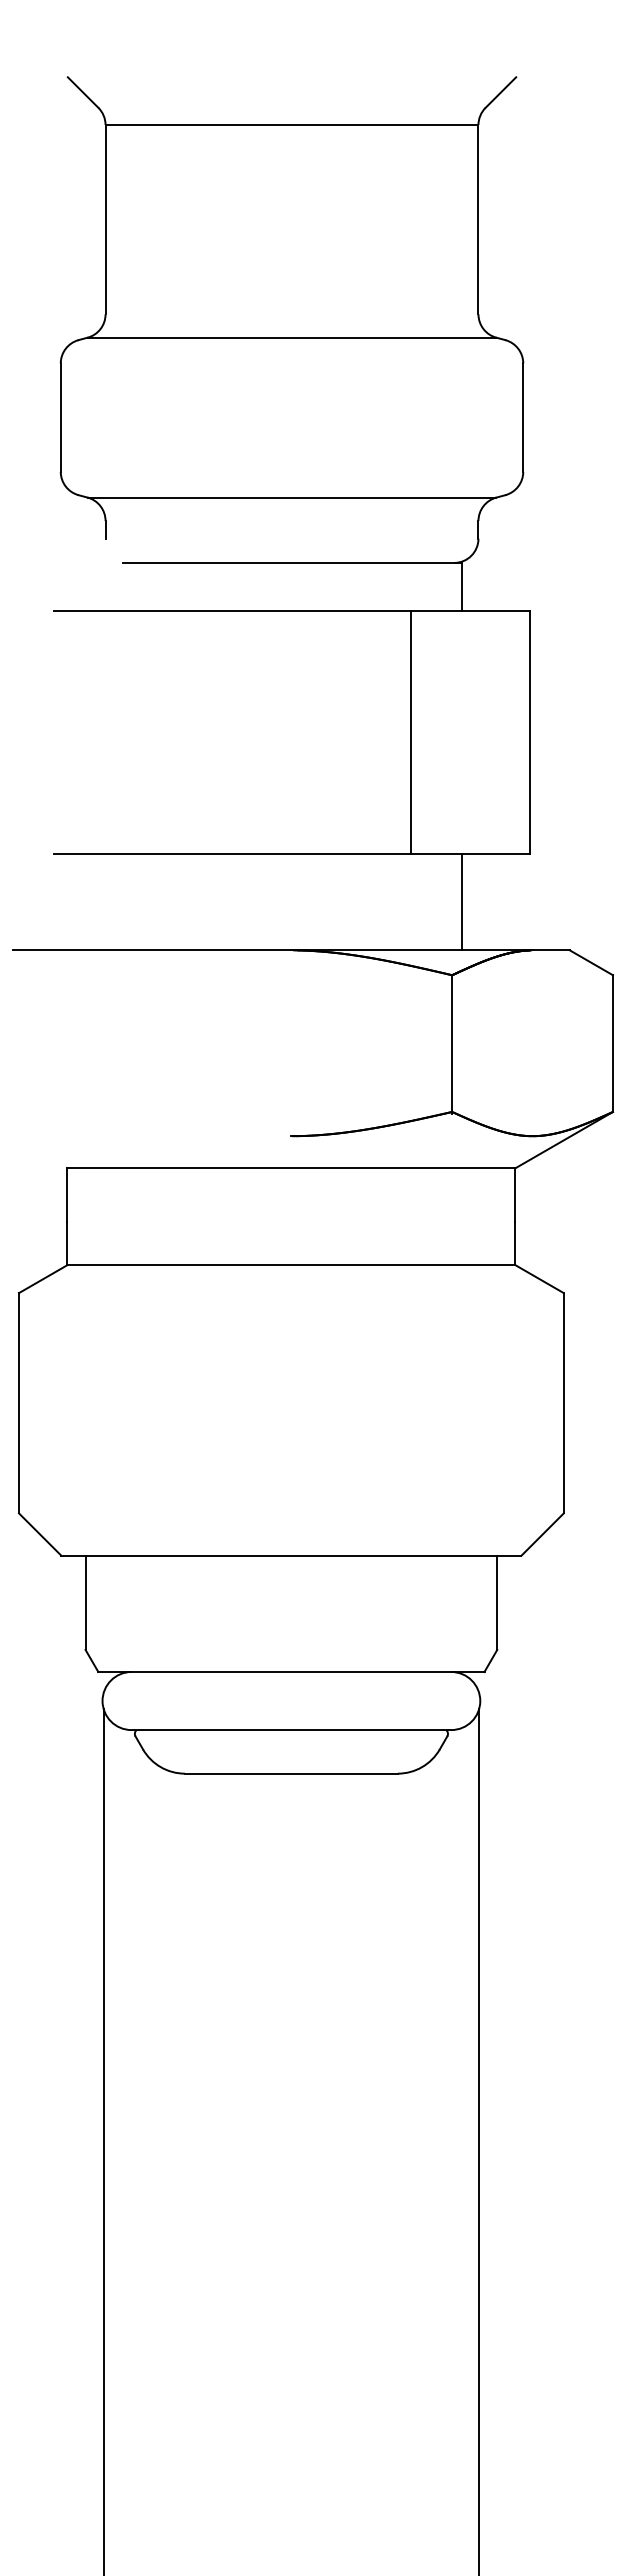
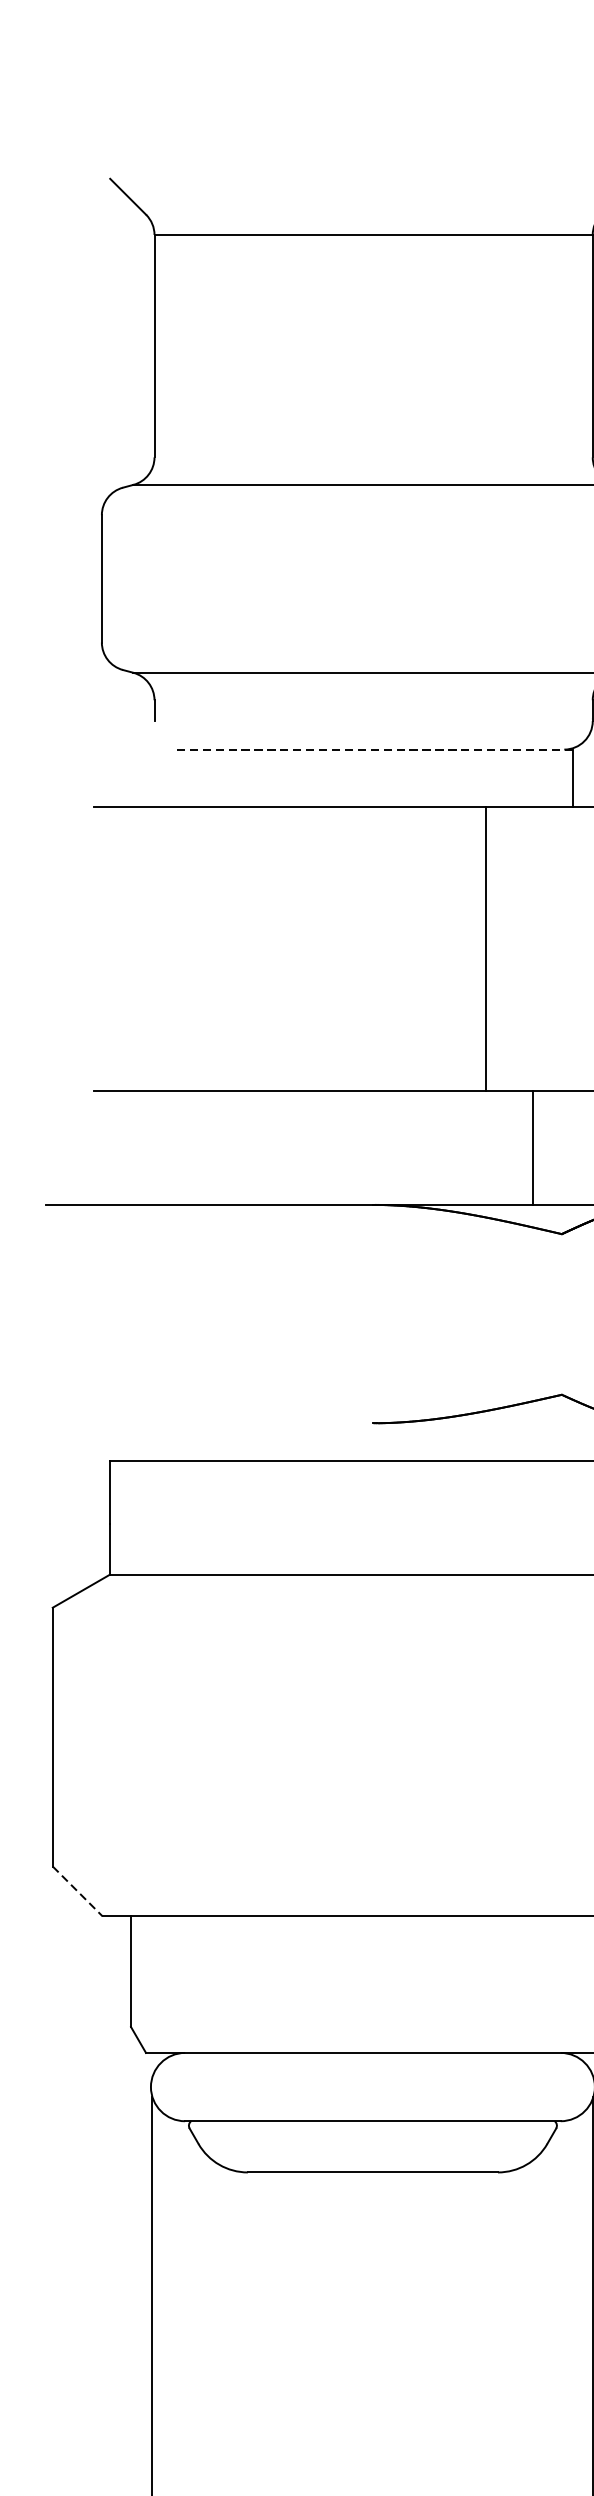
line: (292, 562) -> (374, 749), solid -> dashed
line: (410, 732) -> (485, 948), moved
line: (461, 901) -> (532, 1147), moved
line: (452, 1044) -> (562, 1315), removed
line: (40, 1534) -> (78, 1891), solid -> dashed

